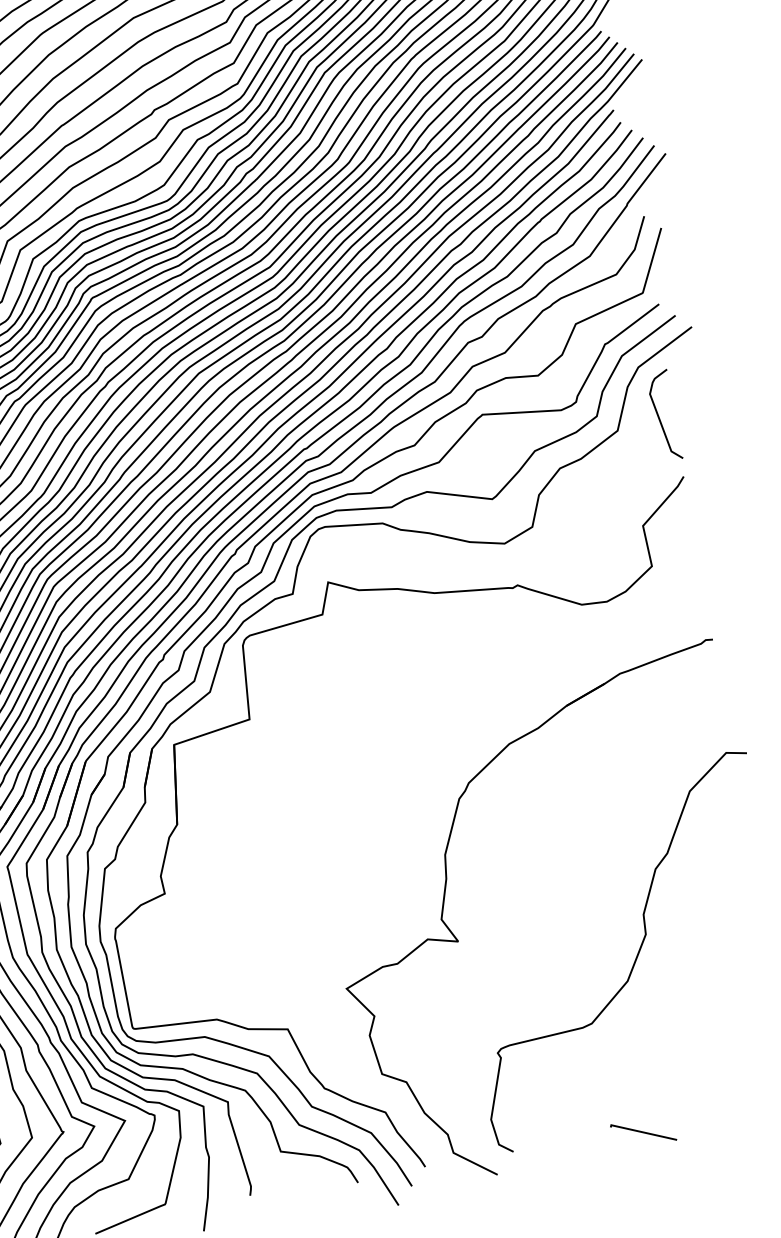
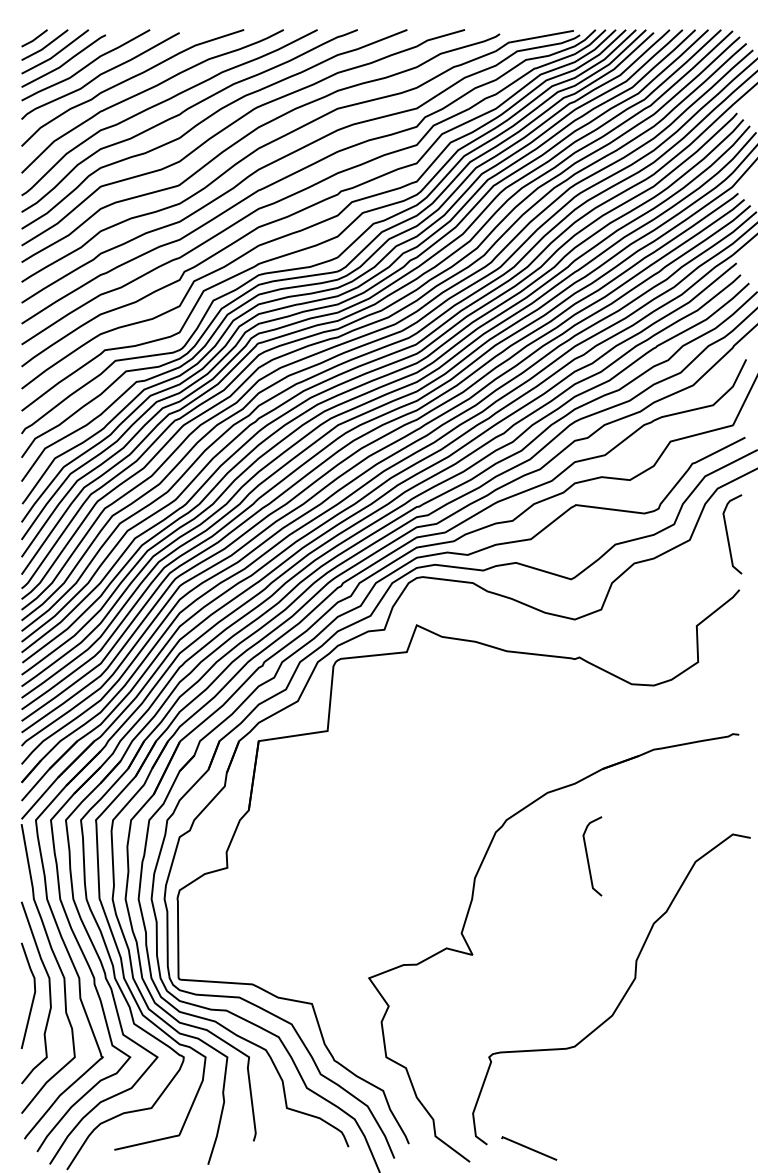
curve: (568, 807) -> (588, 856), added
line: (643, 1132) -> (529, 1148), moved

